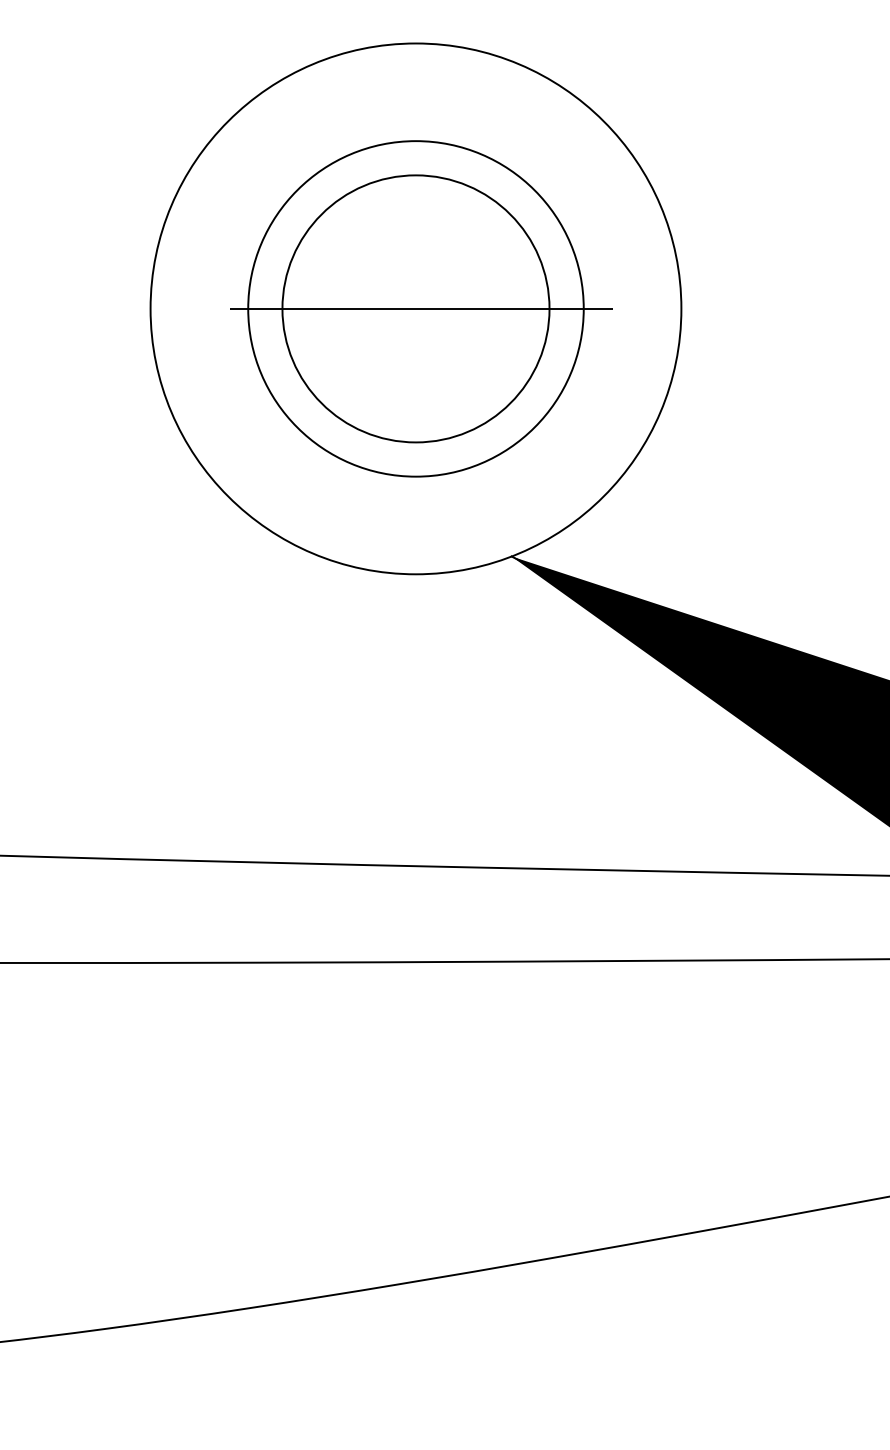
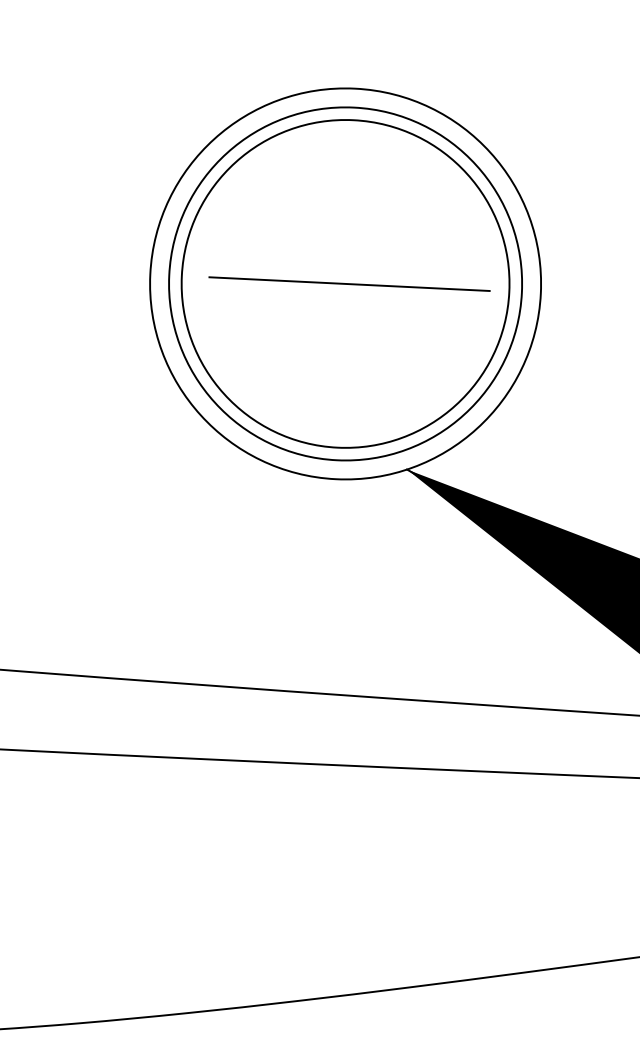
circle: (415, 308) -> (345, 283), size x1.43
circle: (415, 308) -> (345, 283), size x1.67

